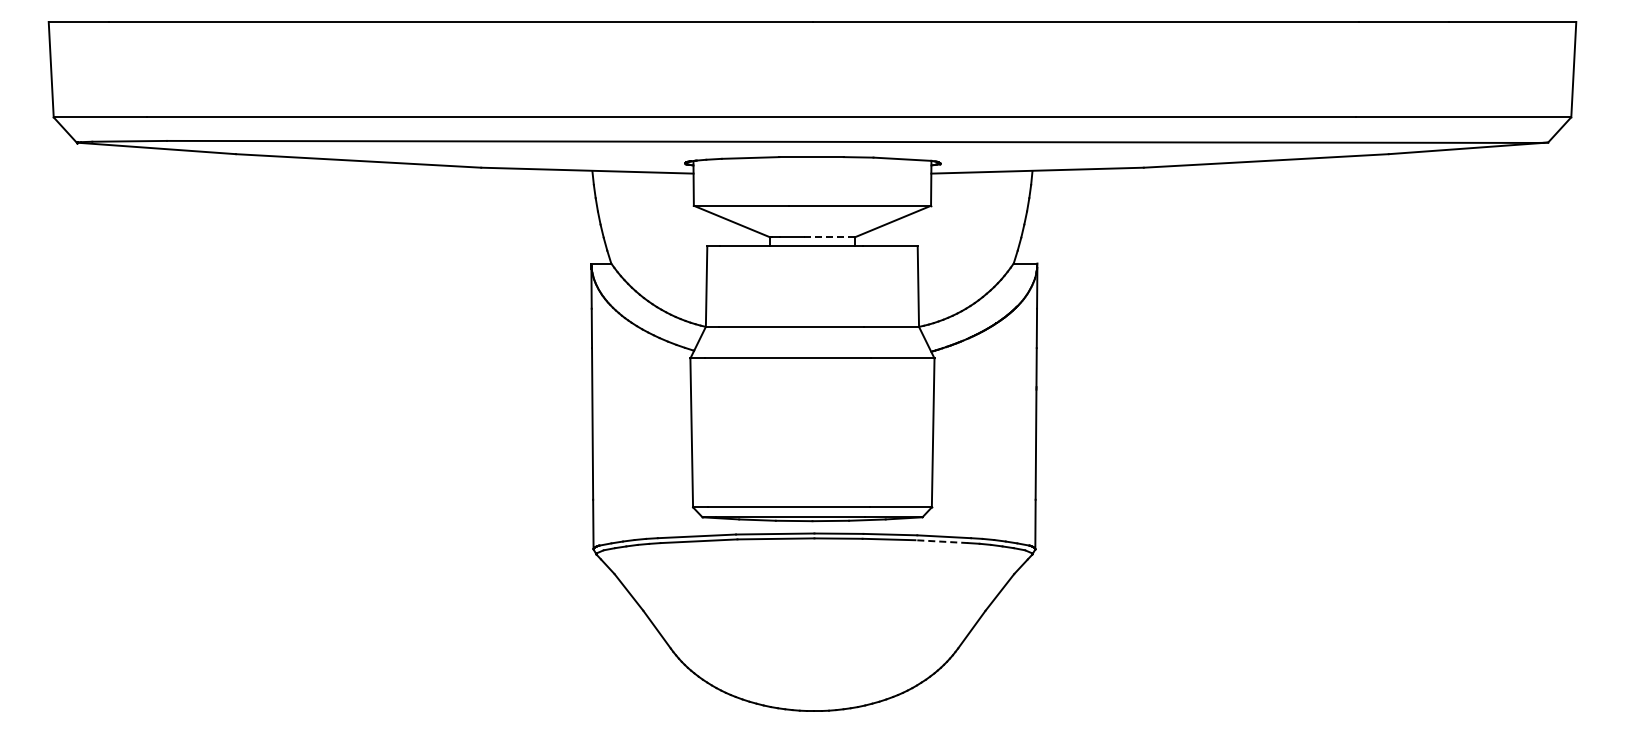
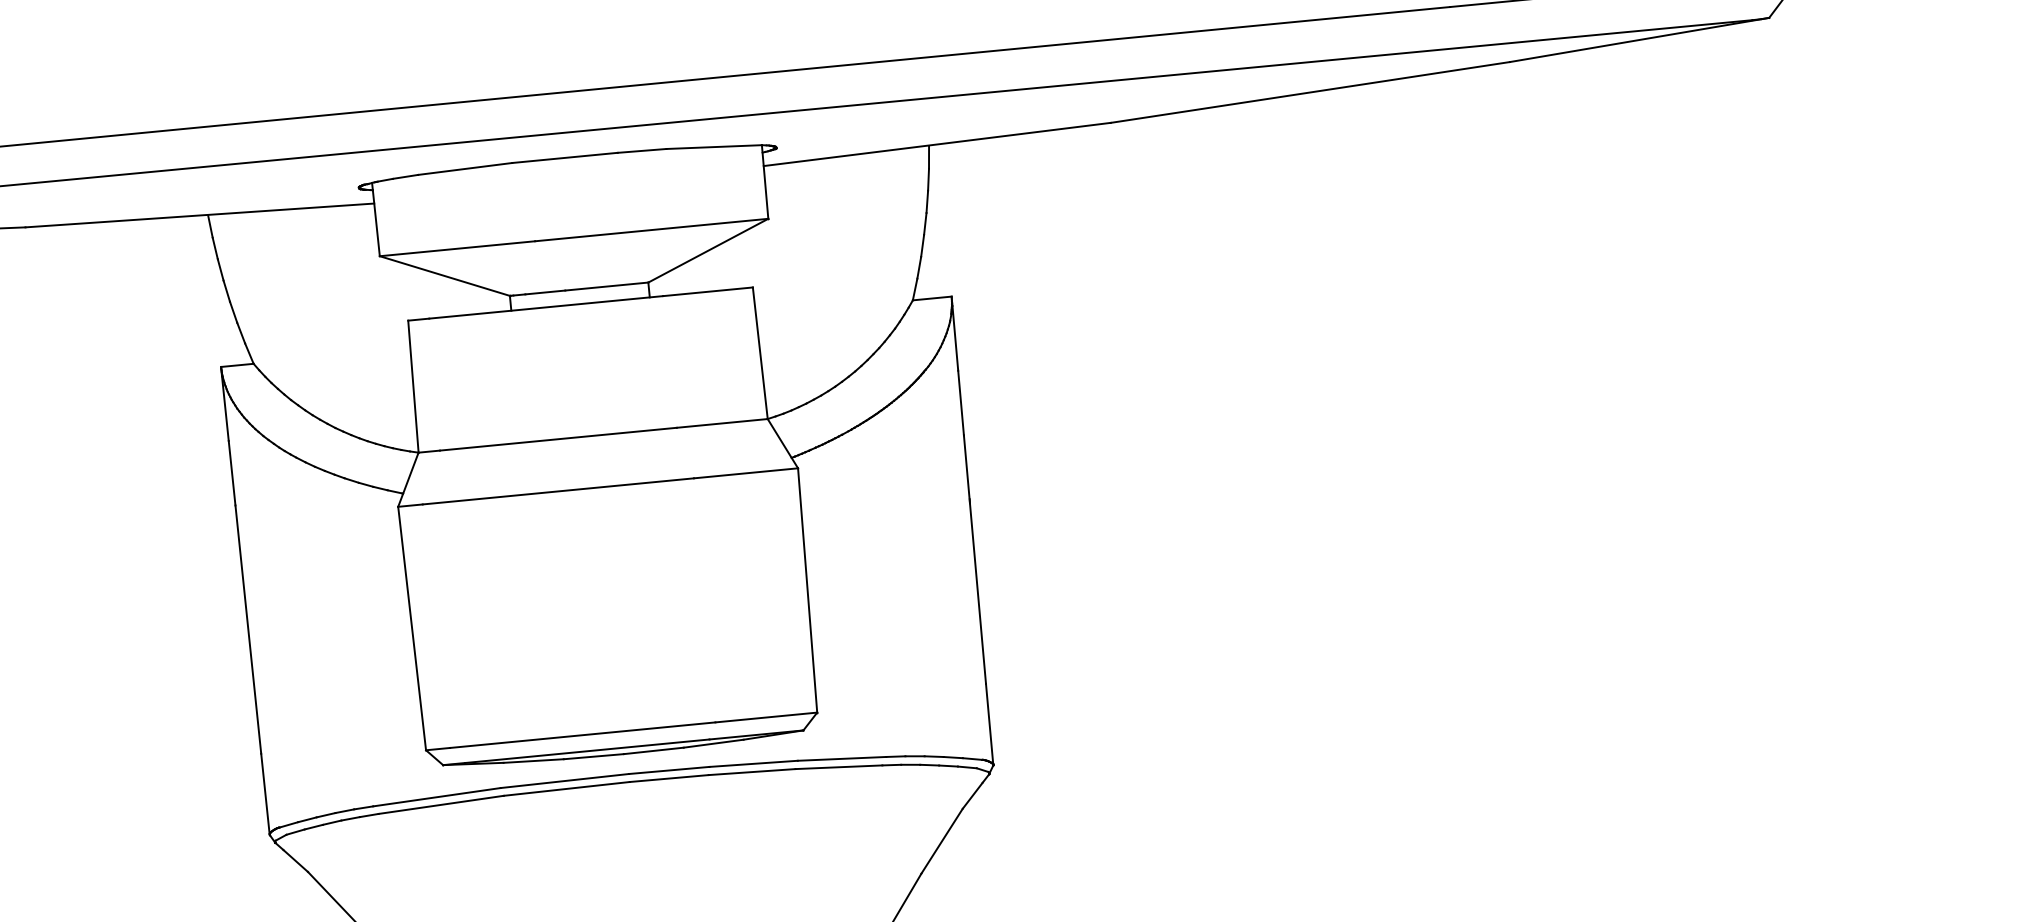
line: (828, 237) -> (605, 286), dashed -> solid
line: (941, 541) -> (838, 767), dashed -> solid

